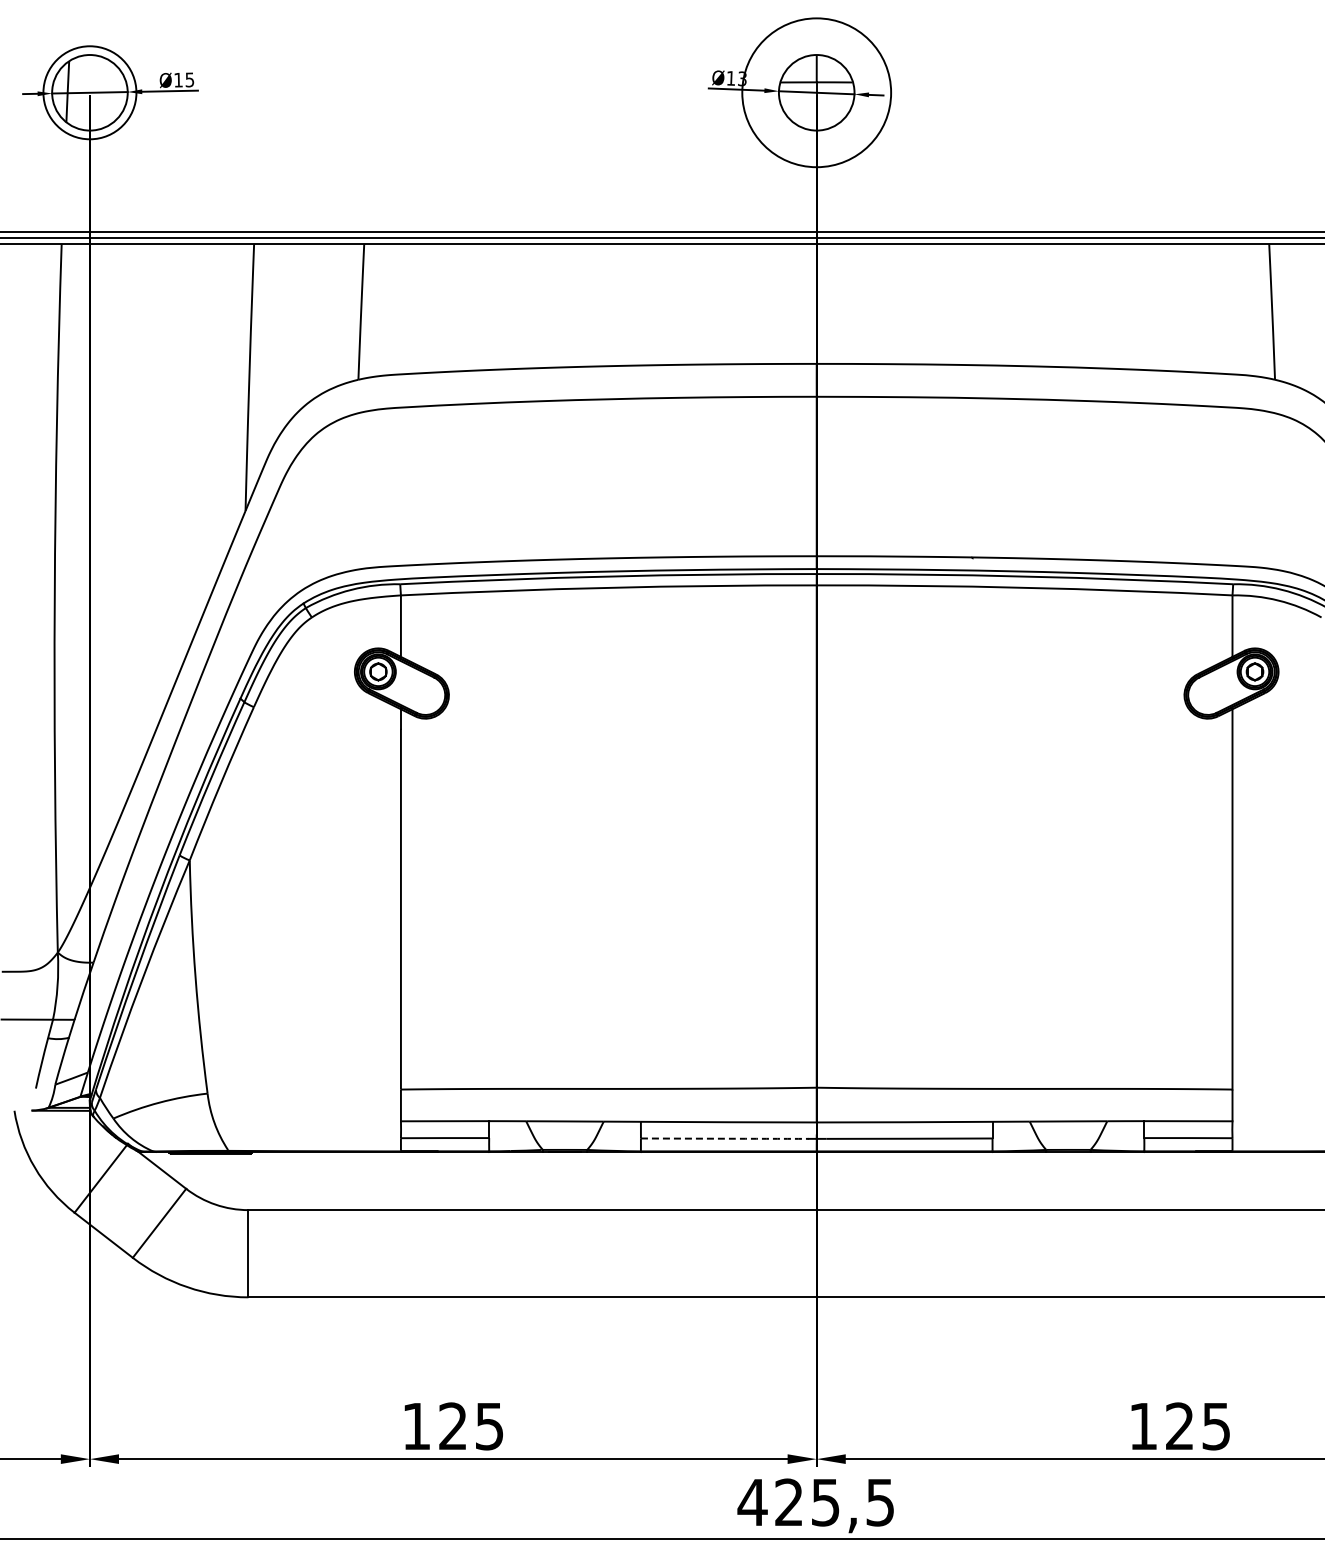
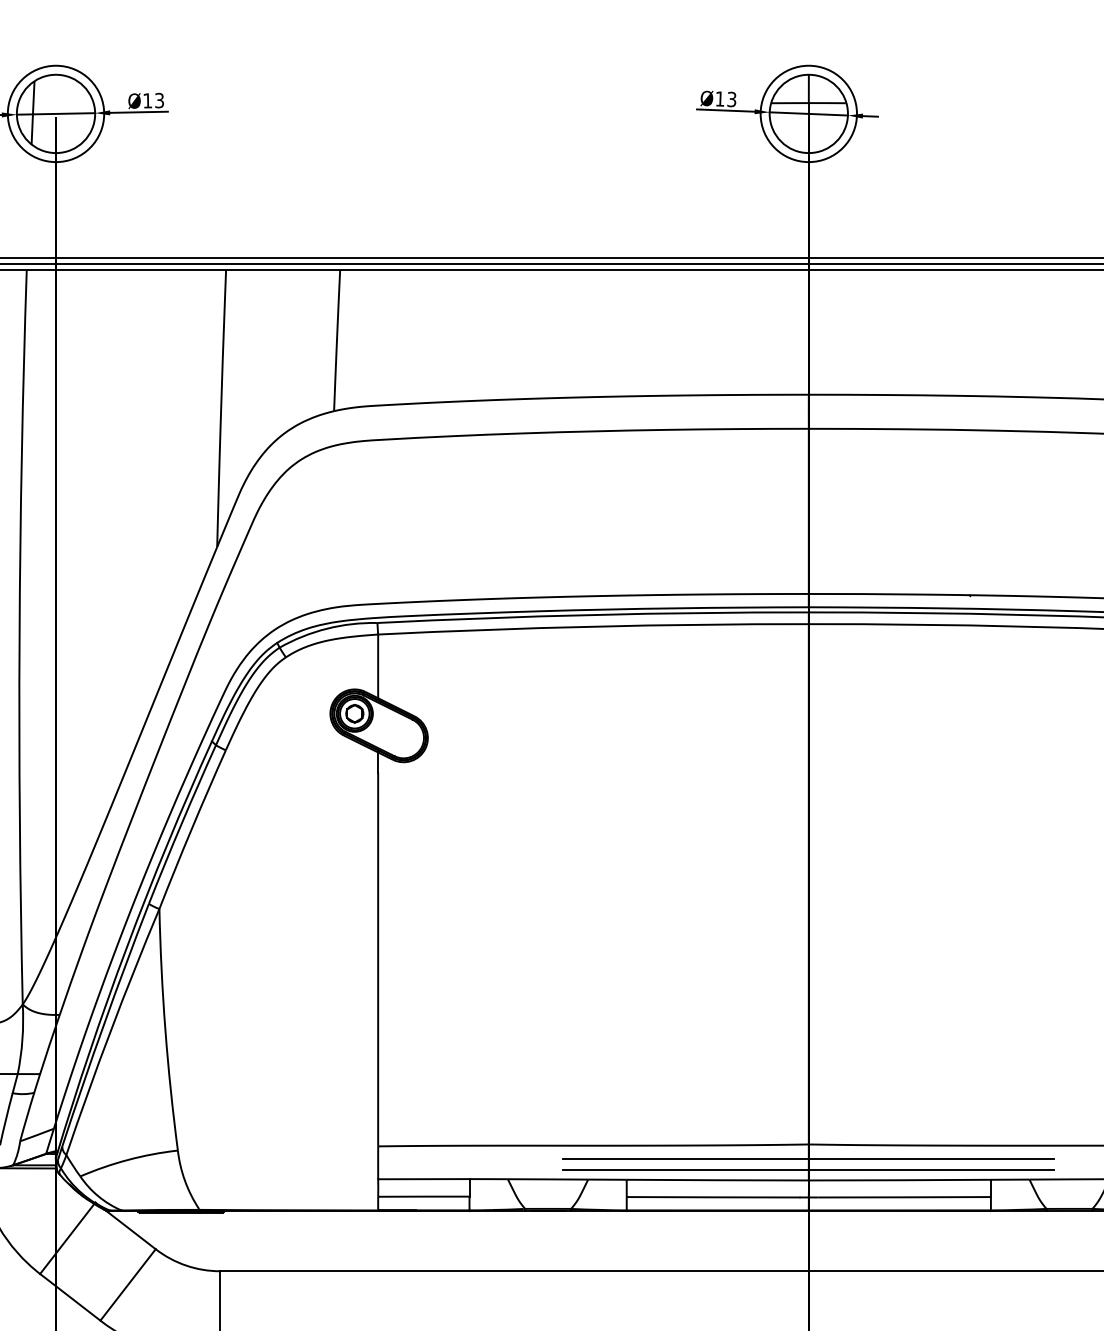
text: (190, 79) -> (160, 100), 15 -> 13
circle: (816, 92) -> (808, 113), size x0.62
line: (816, 1101) -> (808, 1158), added
line: (816, 1112) -> (808, 1170), added
arc: (724, 1138) -> (713, 1197), dashed -> solid

